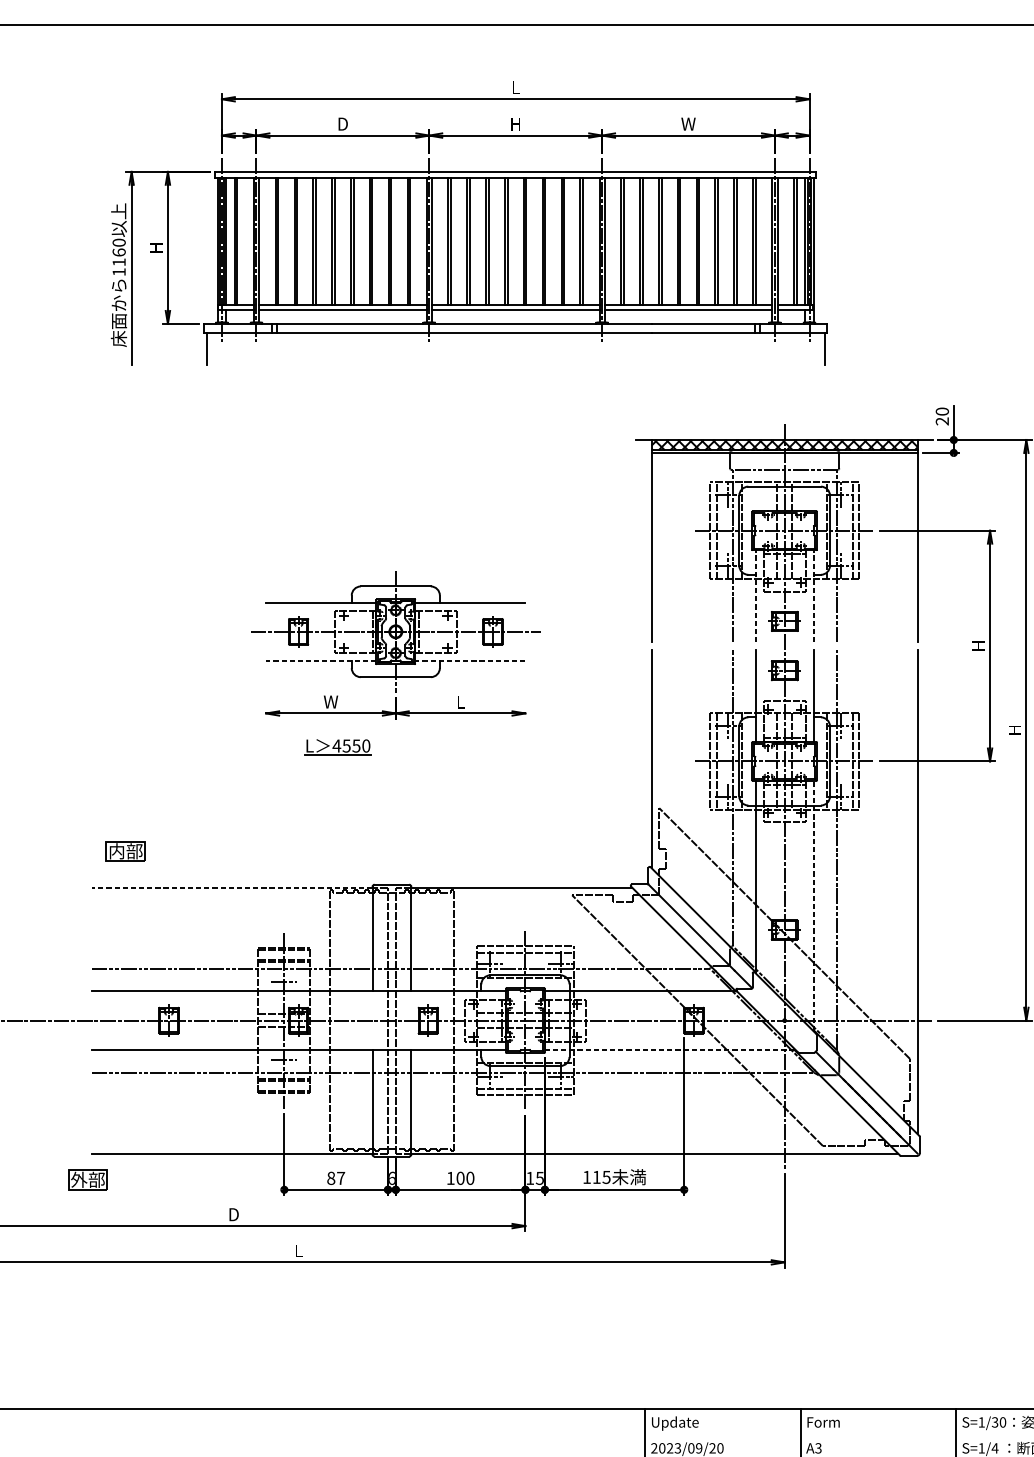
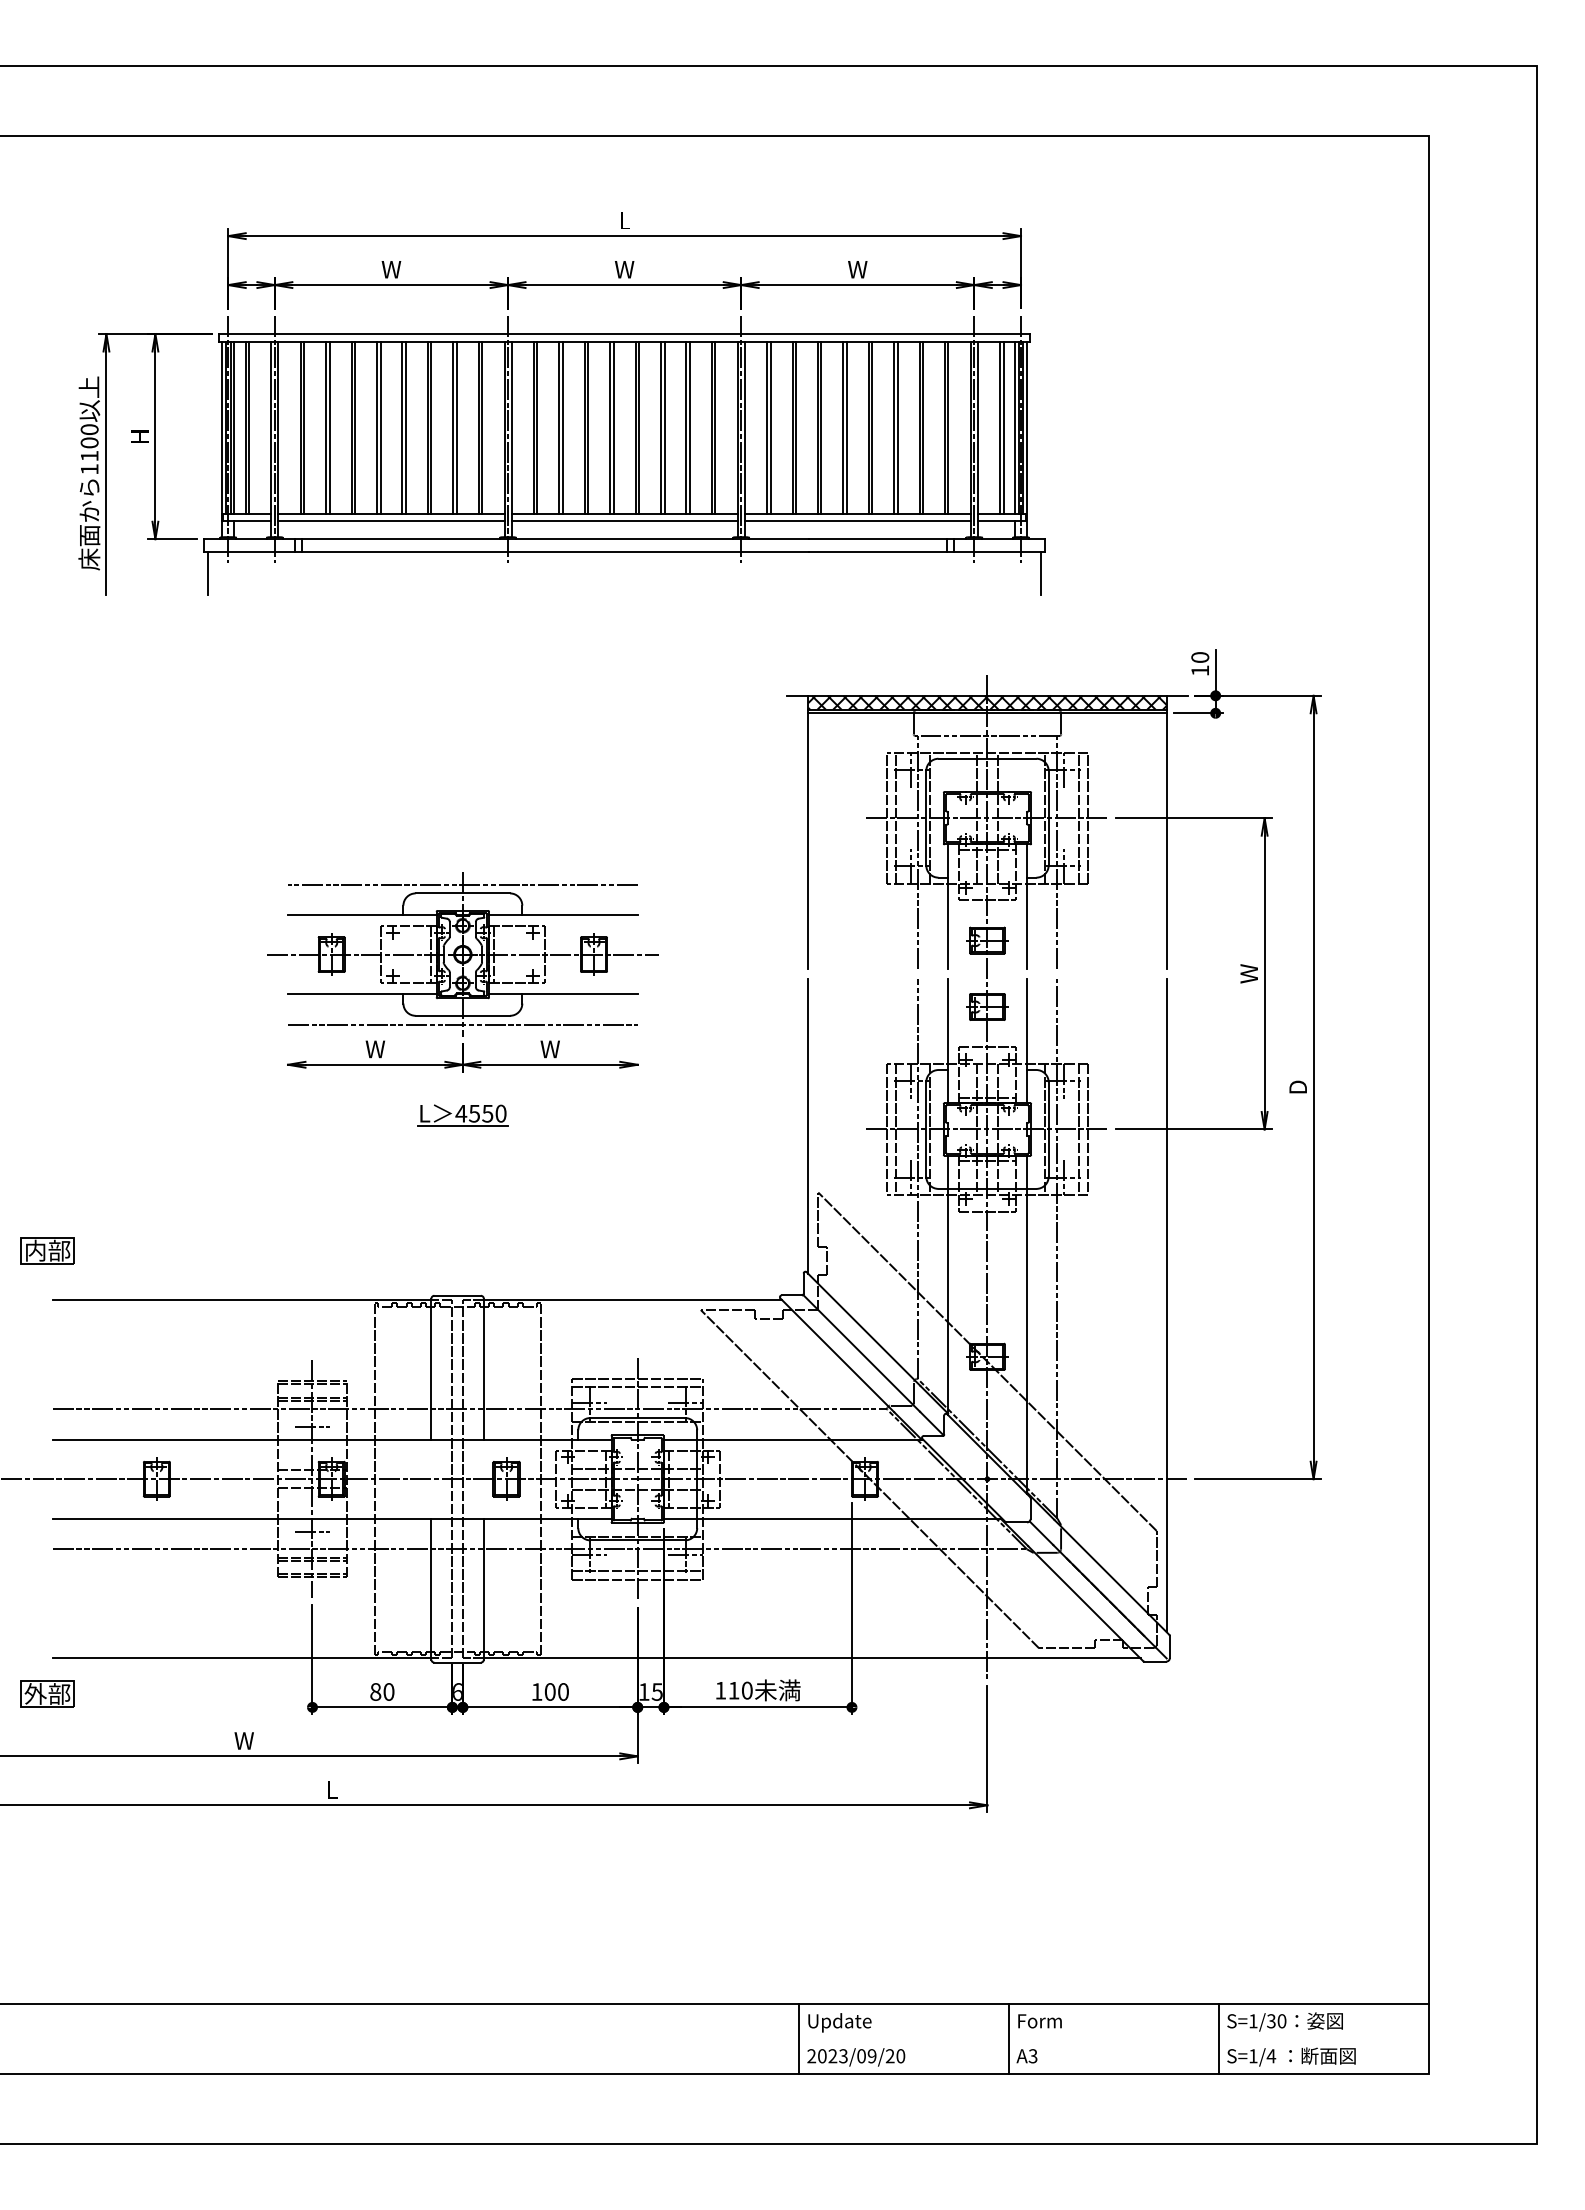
text: (342, 124) -> (391, 269), D -> W
text: (515, 124) -> (624, 269), H -> W
text: (119, 252) -> (89, 442), 1160 -> 1100
text: (941, 421) -> (1199, 670), 20 -> 10
line: (395, 579) -> (462, 884), added
line: (755, 596) -> (948, 906), dashed -> solid
line: (813, 596) -> (1026, 906), dashed -> solid
text: (978, 645) -> (1248, 973), H -> W
line: (320, 660) -> (361, 993), dashed -> solid
line: (469, 660) -> (562, 993), dashed -> solid
line: (395, 683) -> (462, 1024), added
text: (460, 702) -> (549, 1049), L -> W
text: (1014, 729) -> (1297, 1086), H -> D
part: (337, 747) -> (462, 1115), moved
part: (125, 851) -> (47, 1250), moved
line: (231, 887) -> (241, 1299), dashed -> solid
line: (813, 905) -> (1026, 1324), dashed -> solid
line: (670, 1049) -> (833, 1518), dashed -> solid
text: (606, 1177) -> (746, 1690), 115 -> 110
text: (340, 1178) -> (388, 1691), 87 -> 80
text: (233, 1214) -> (243, 1740), D -> W

